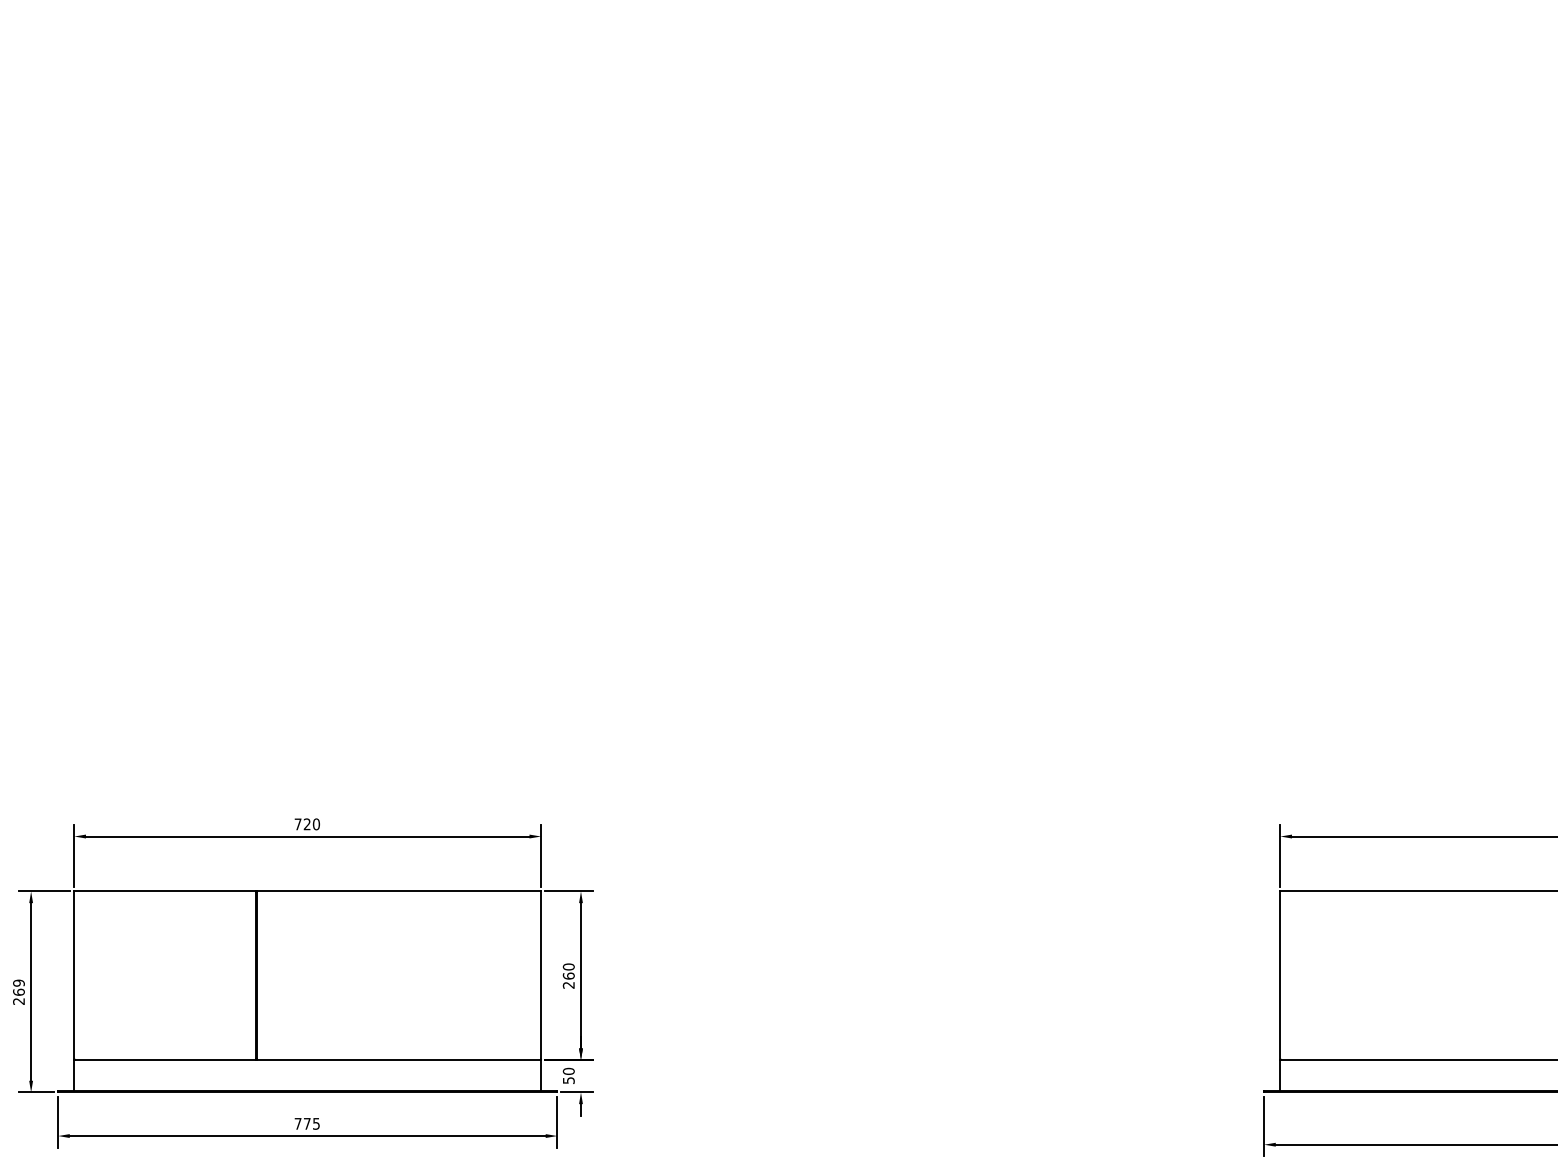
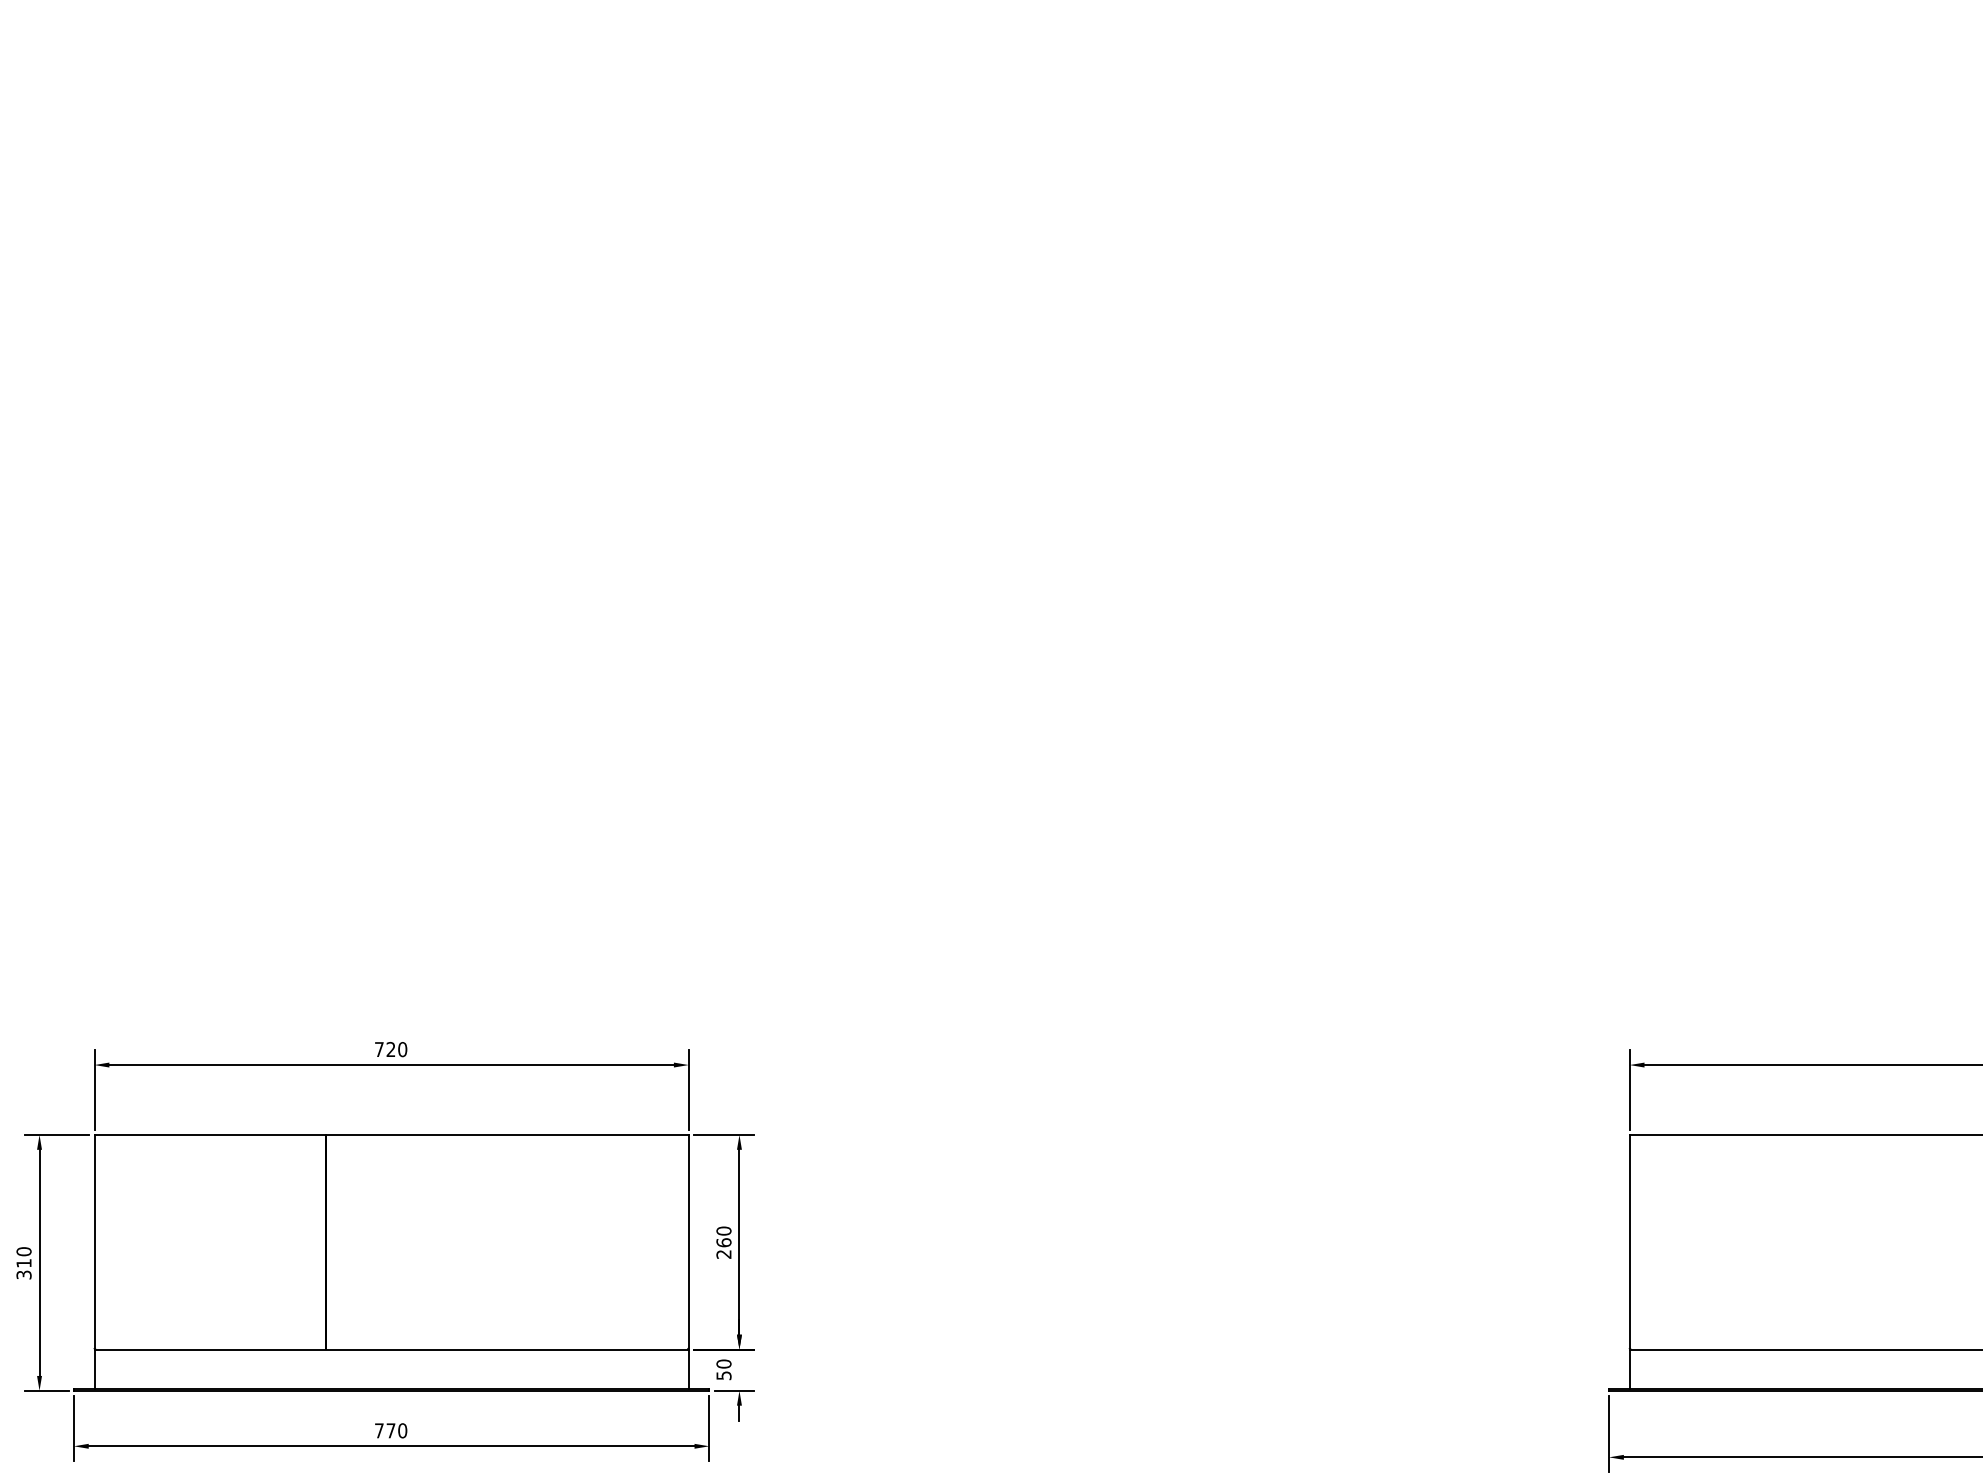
text: (18, 992) -> (23, 1263), 269 -> 310
text: (316, 1123) -> (402, 1430), 775 -> 770

